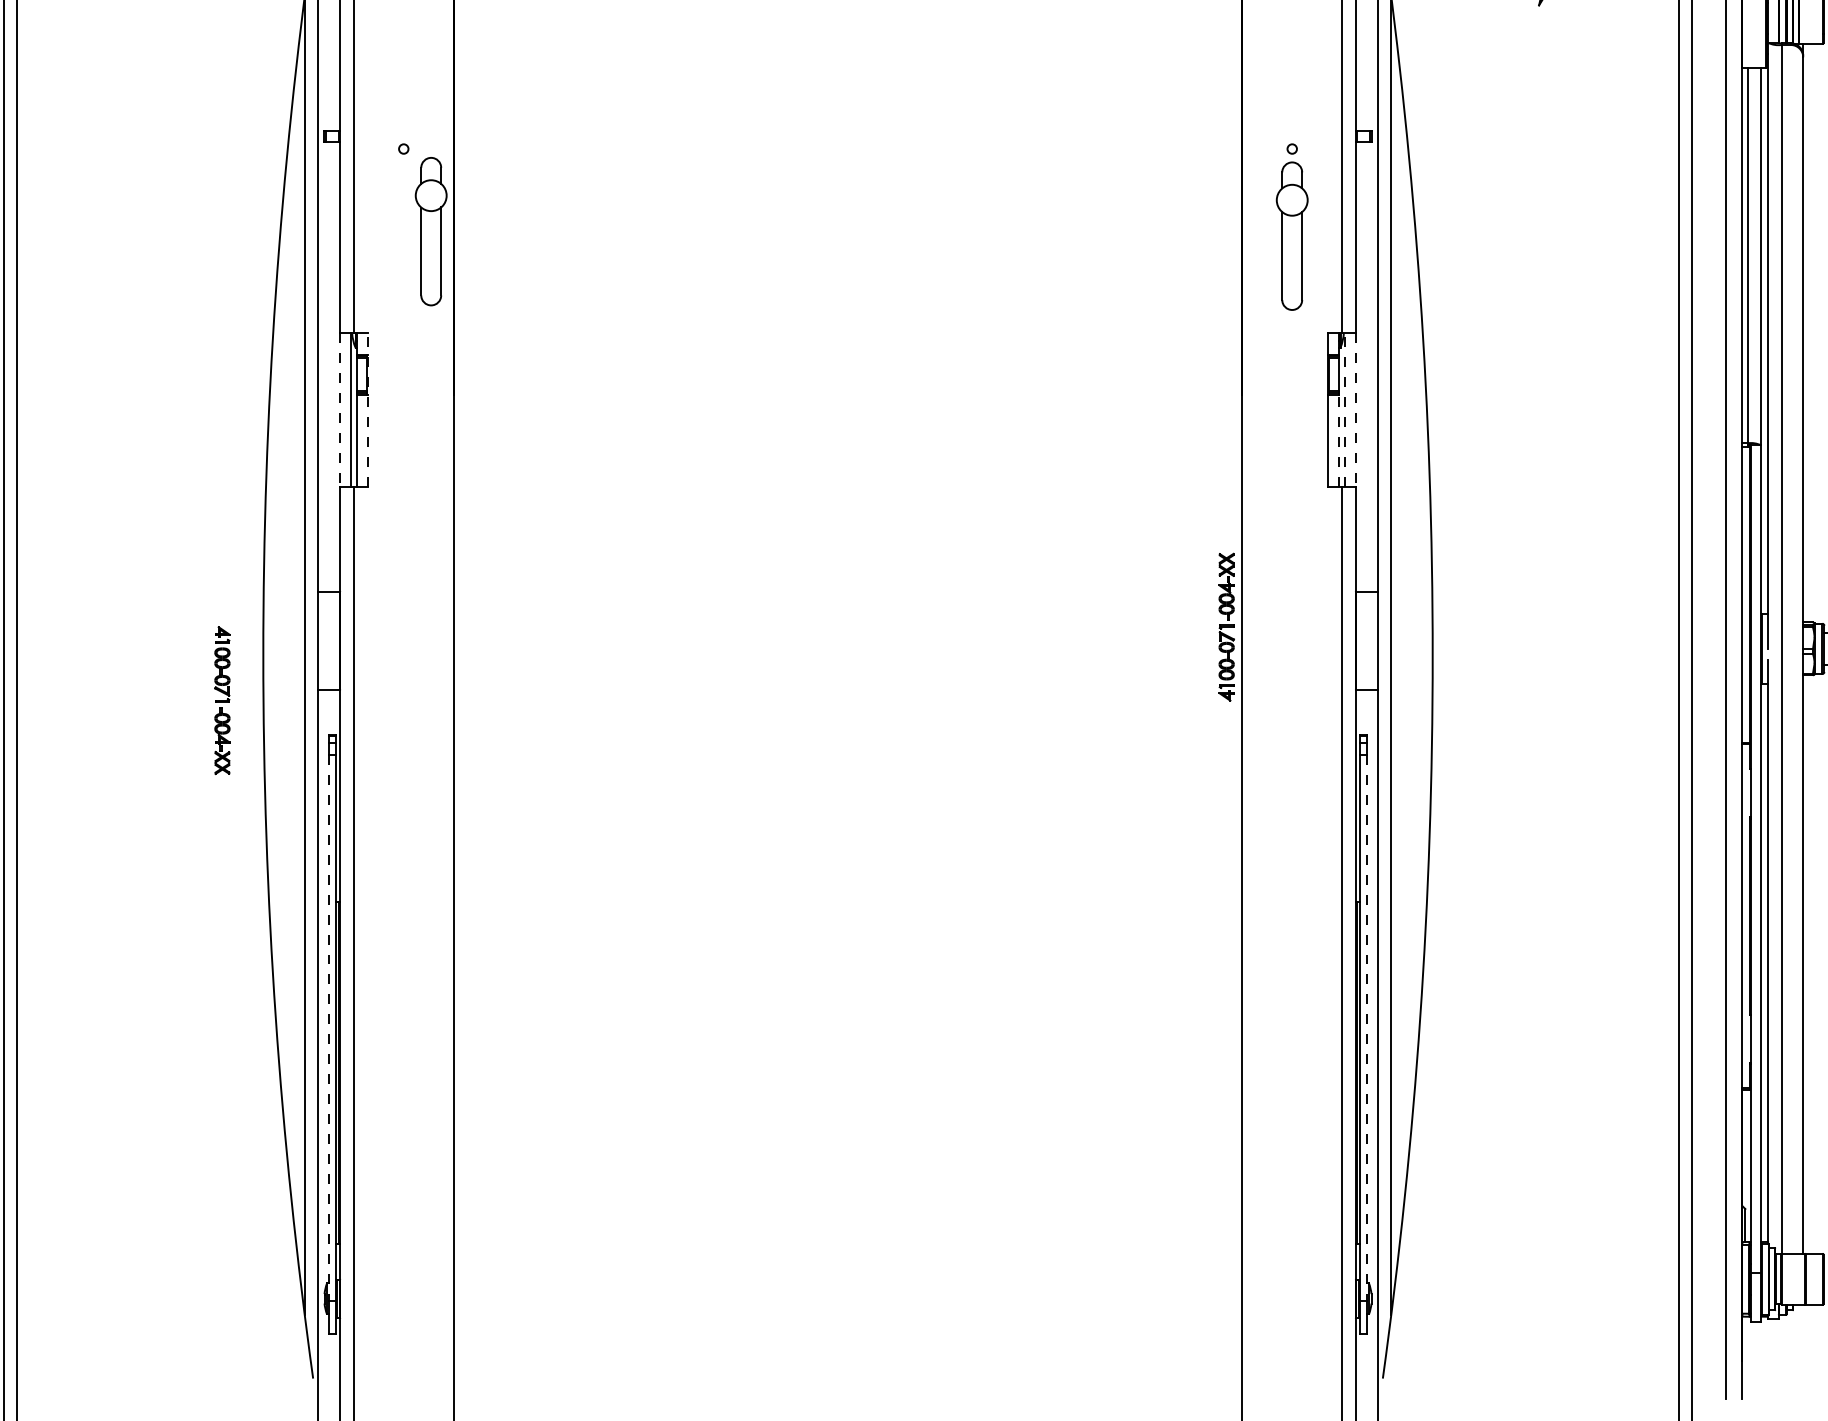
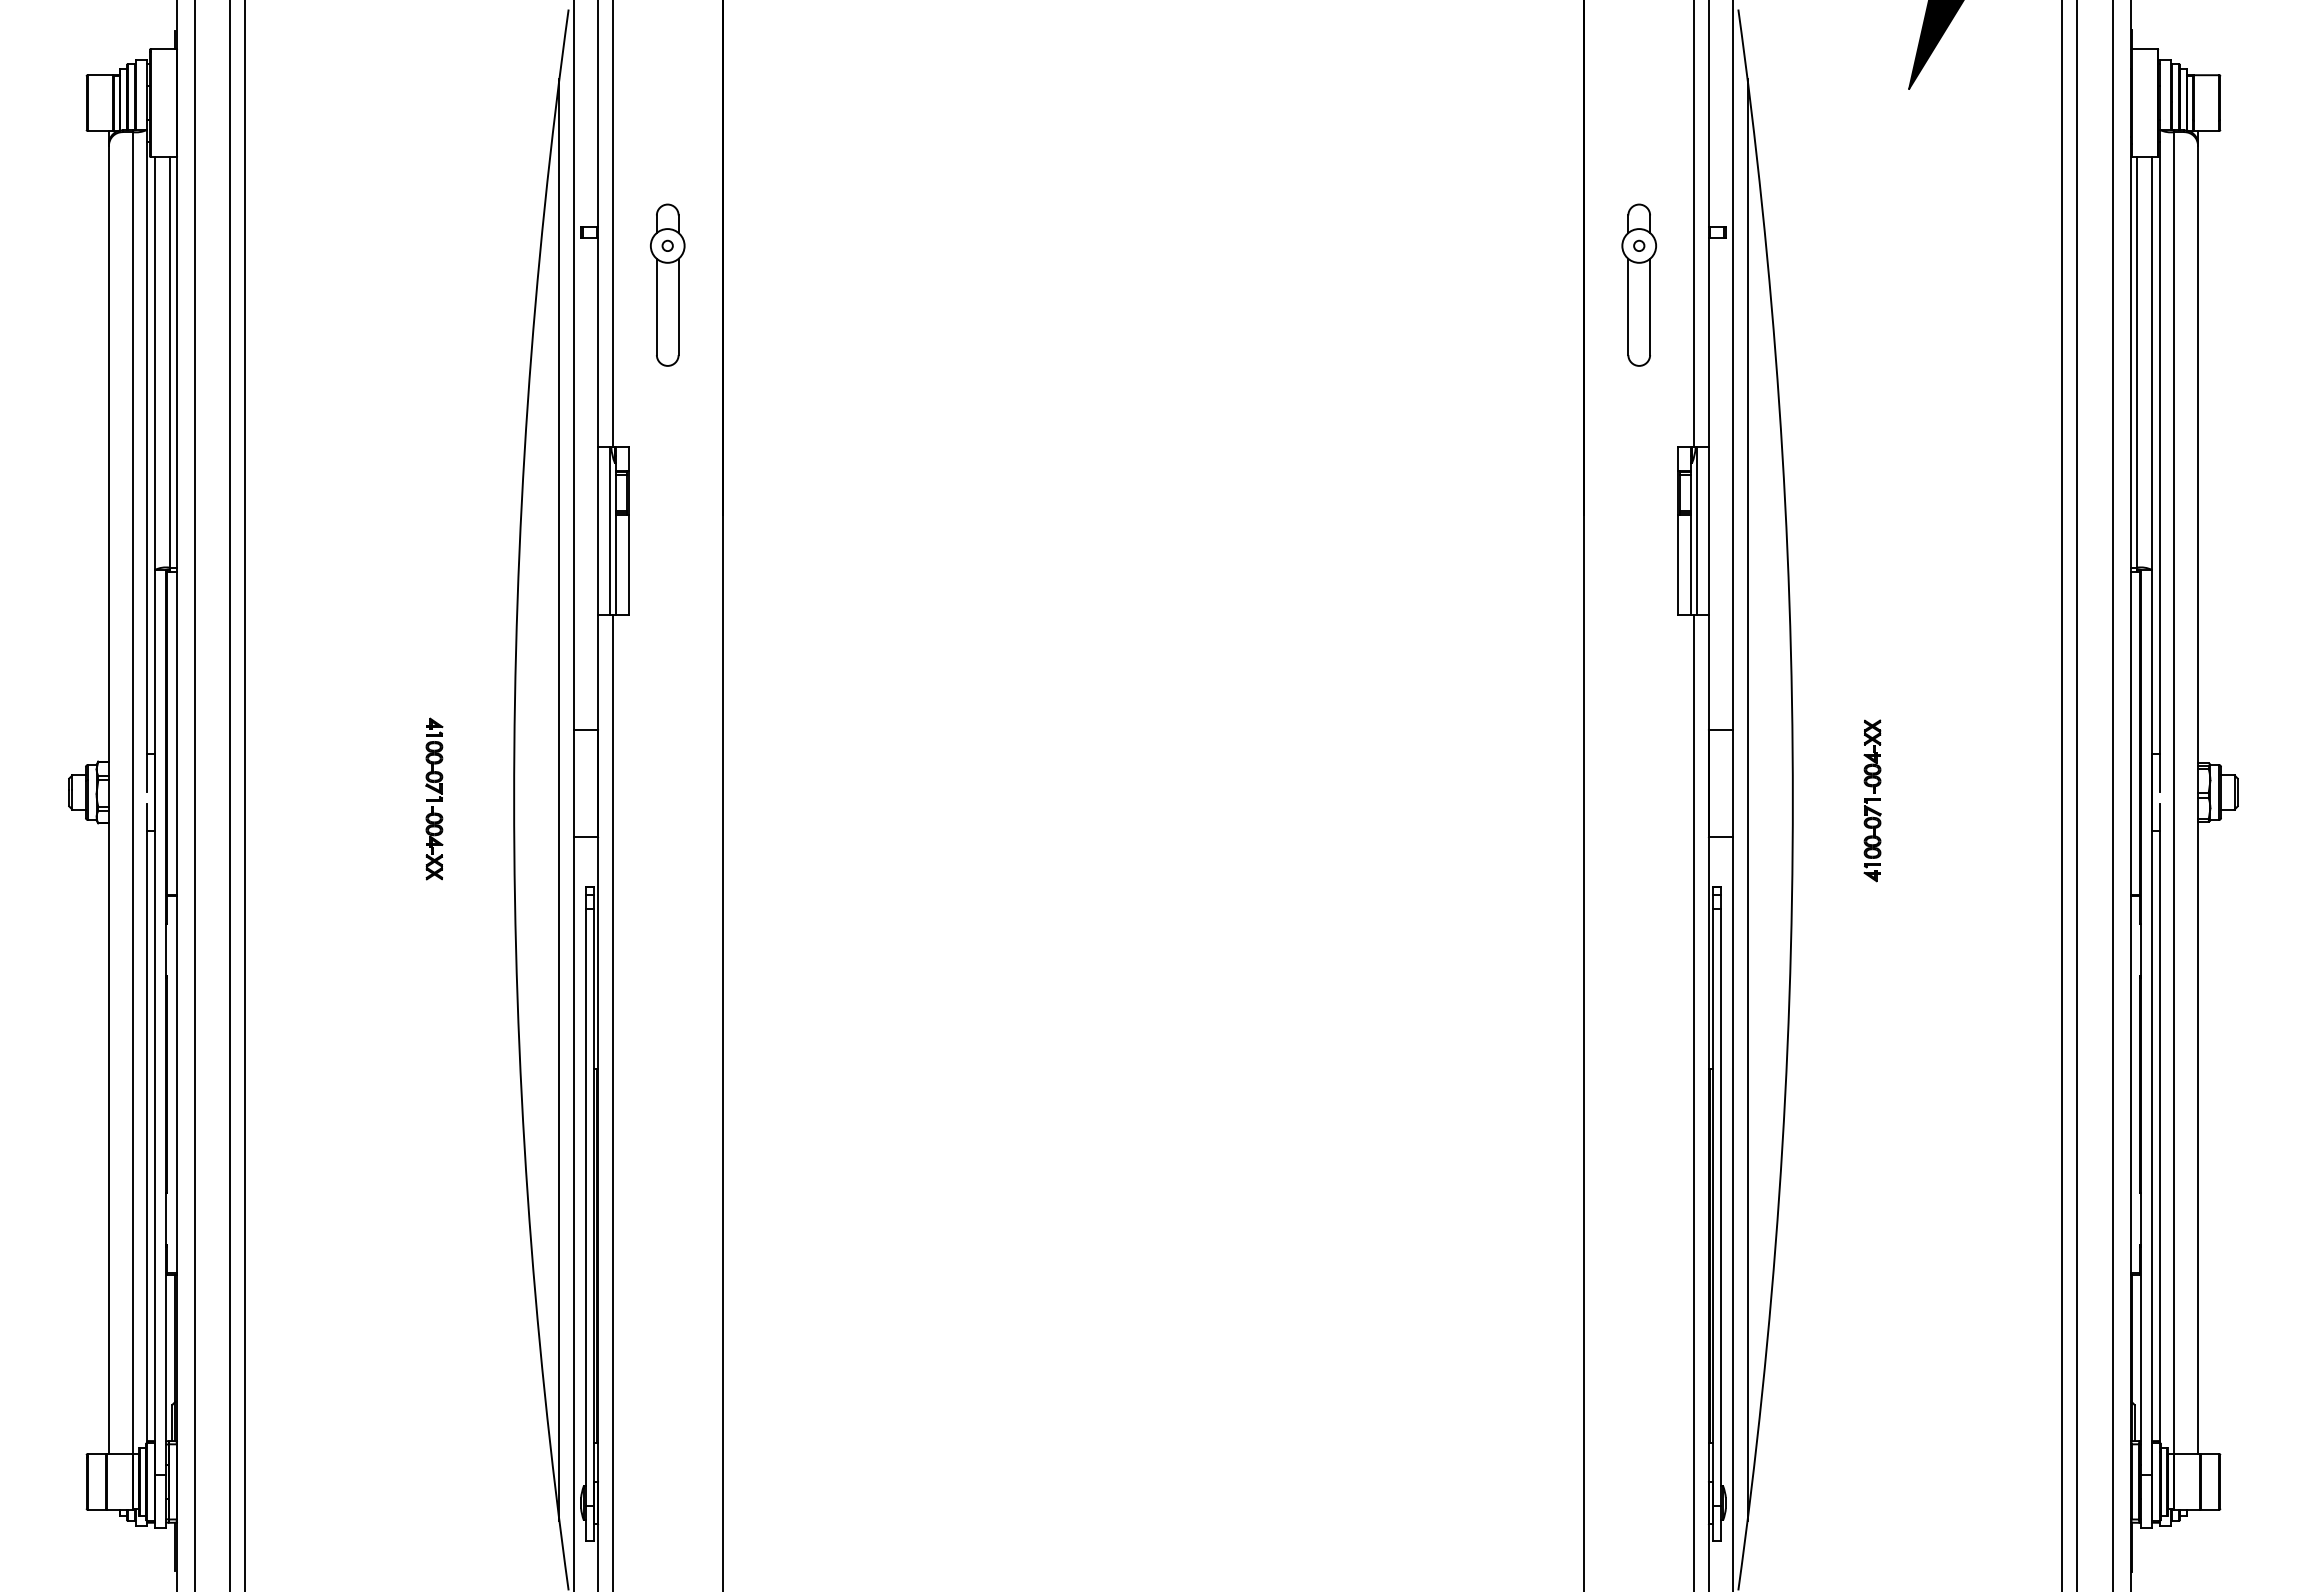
part: (431, 230) -> (667, 284), moved
part: (1291, 235) -> (1638, 284), moved
line: (340, 410) -> (598, 531), dashed -> solid
line: (367, 410) -> (628, 531), dashed -> solid
line: (1345, 410) -> (1697, 531), dashed -> solid
line: (1355, 410) -> (1708, 531), dashed -> solid
line: (1339, 440) -> (1690, 564), dashed -> solid
part: (1226, 626) -> (1872, 800), moved
part: (222, 700) -> (434, 798), moved
line: (328, 1028) -> (585, 1207), dashed -> solid
line: (1367, 1028) -> (1721, 1207), dashed -> solid

